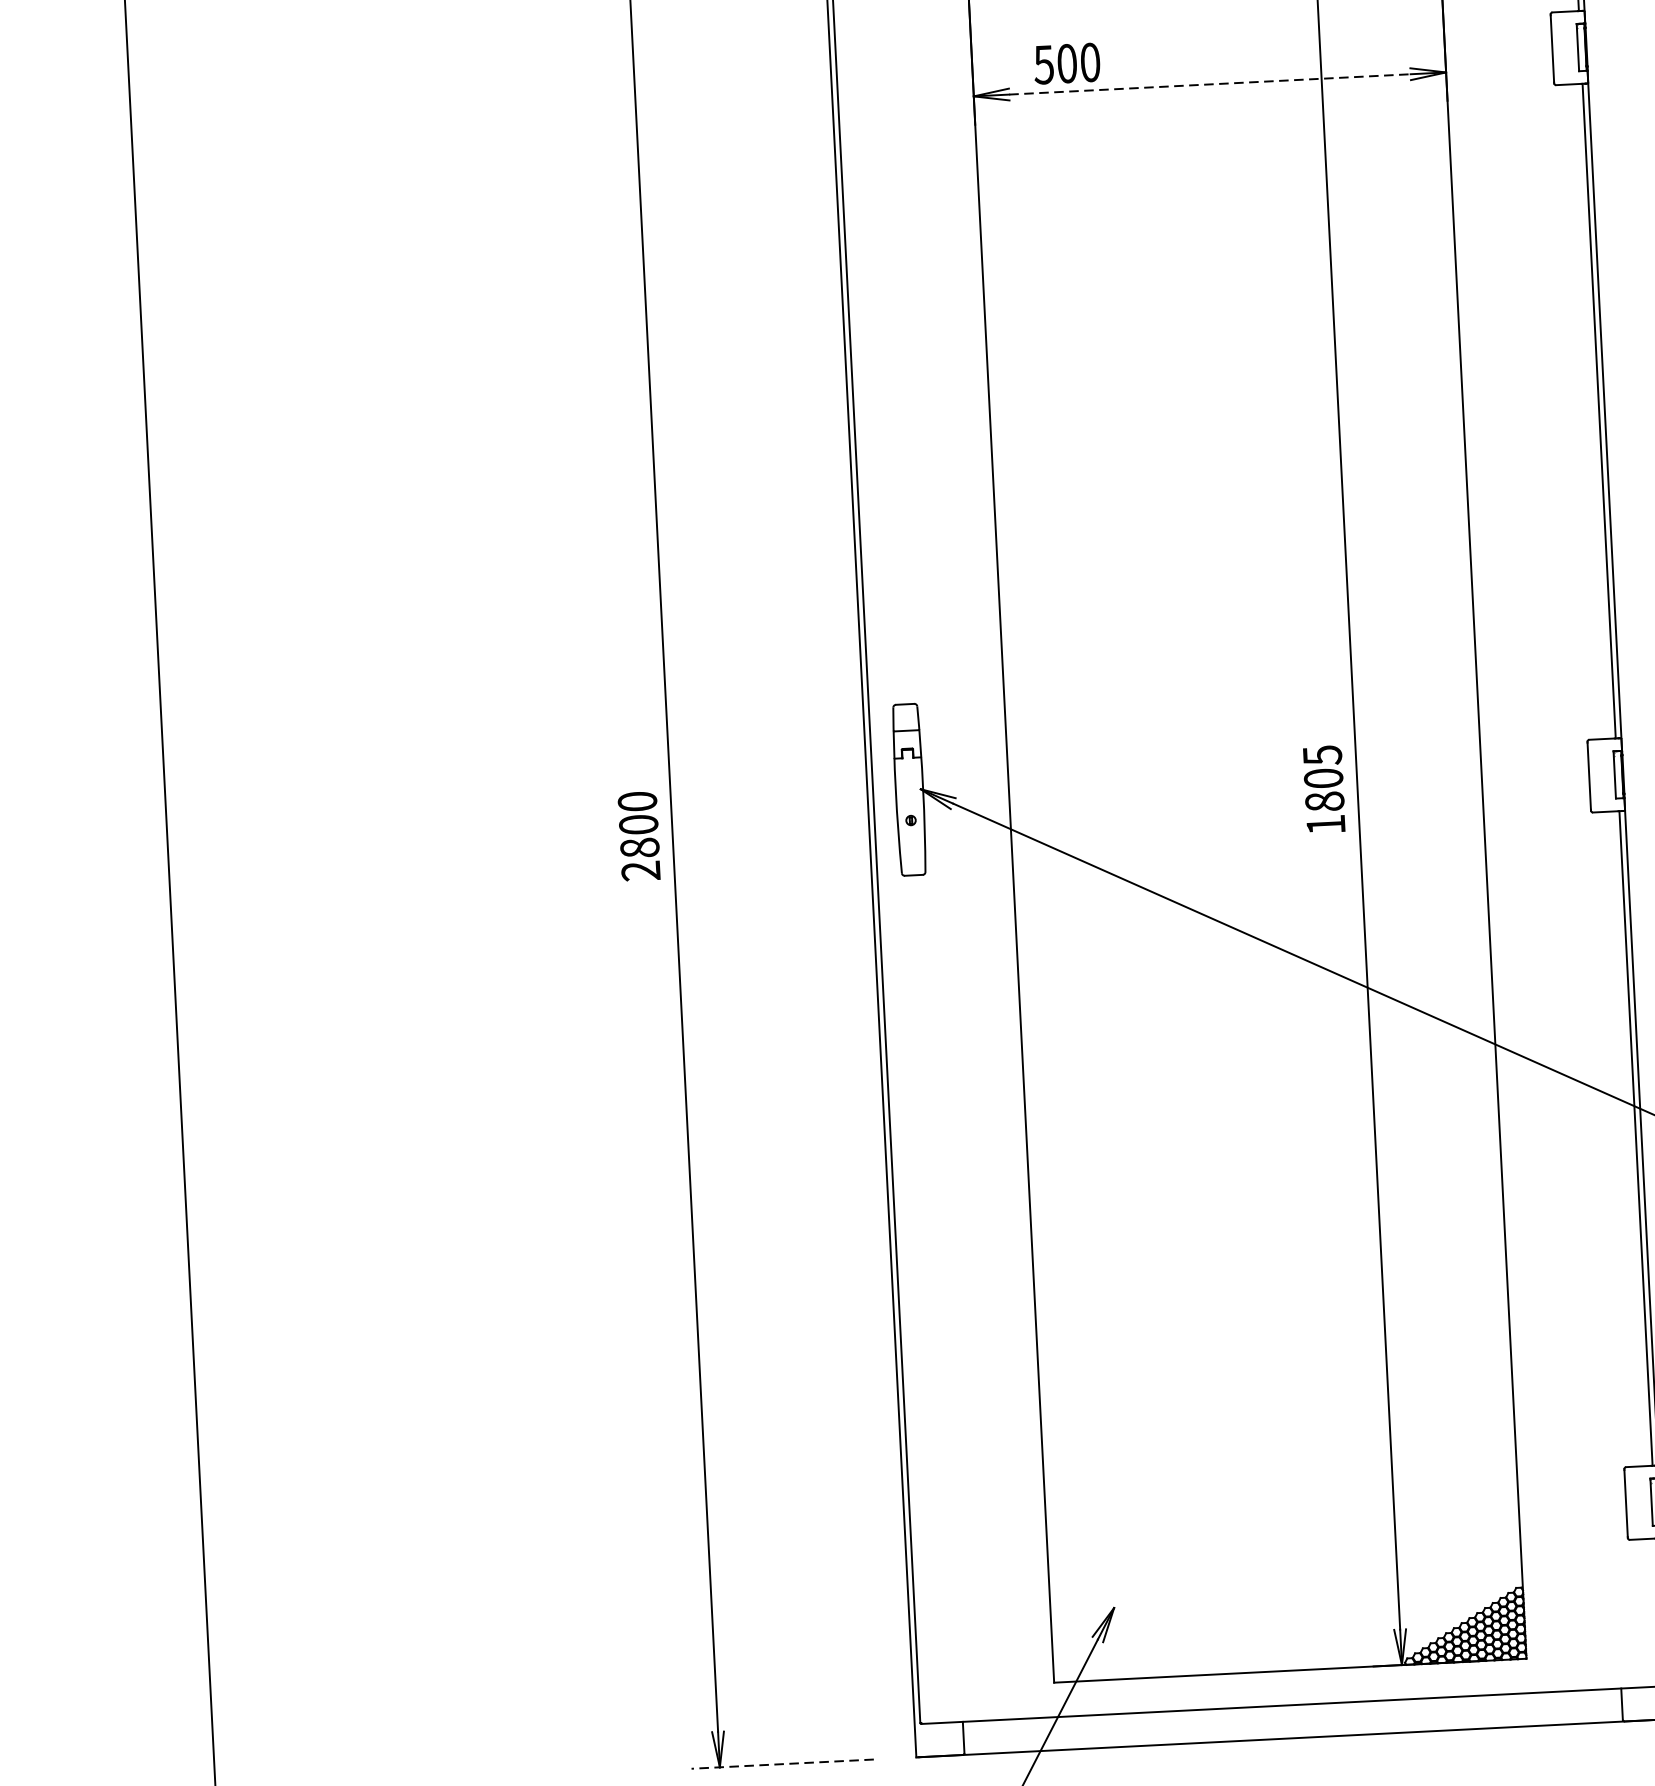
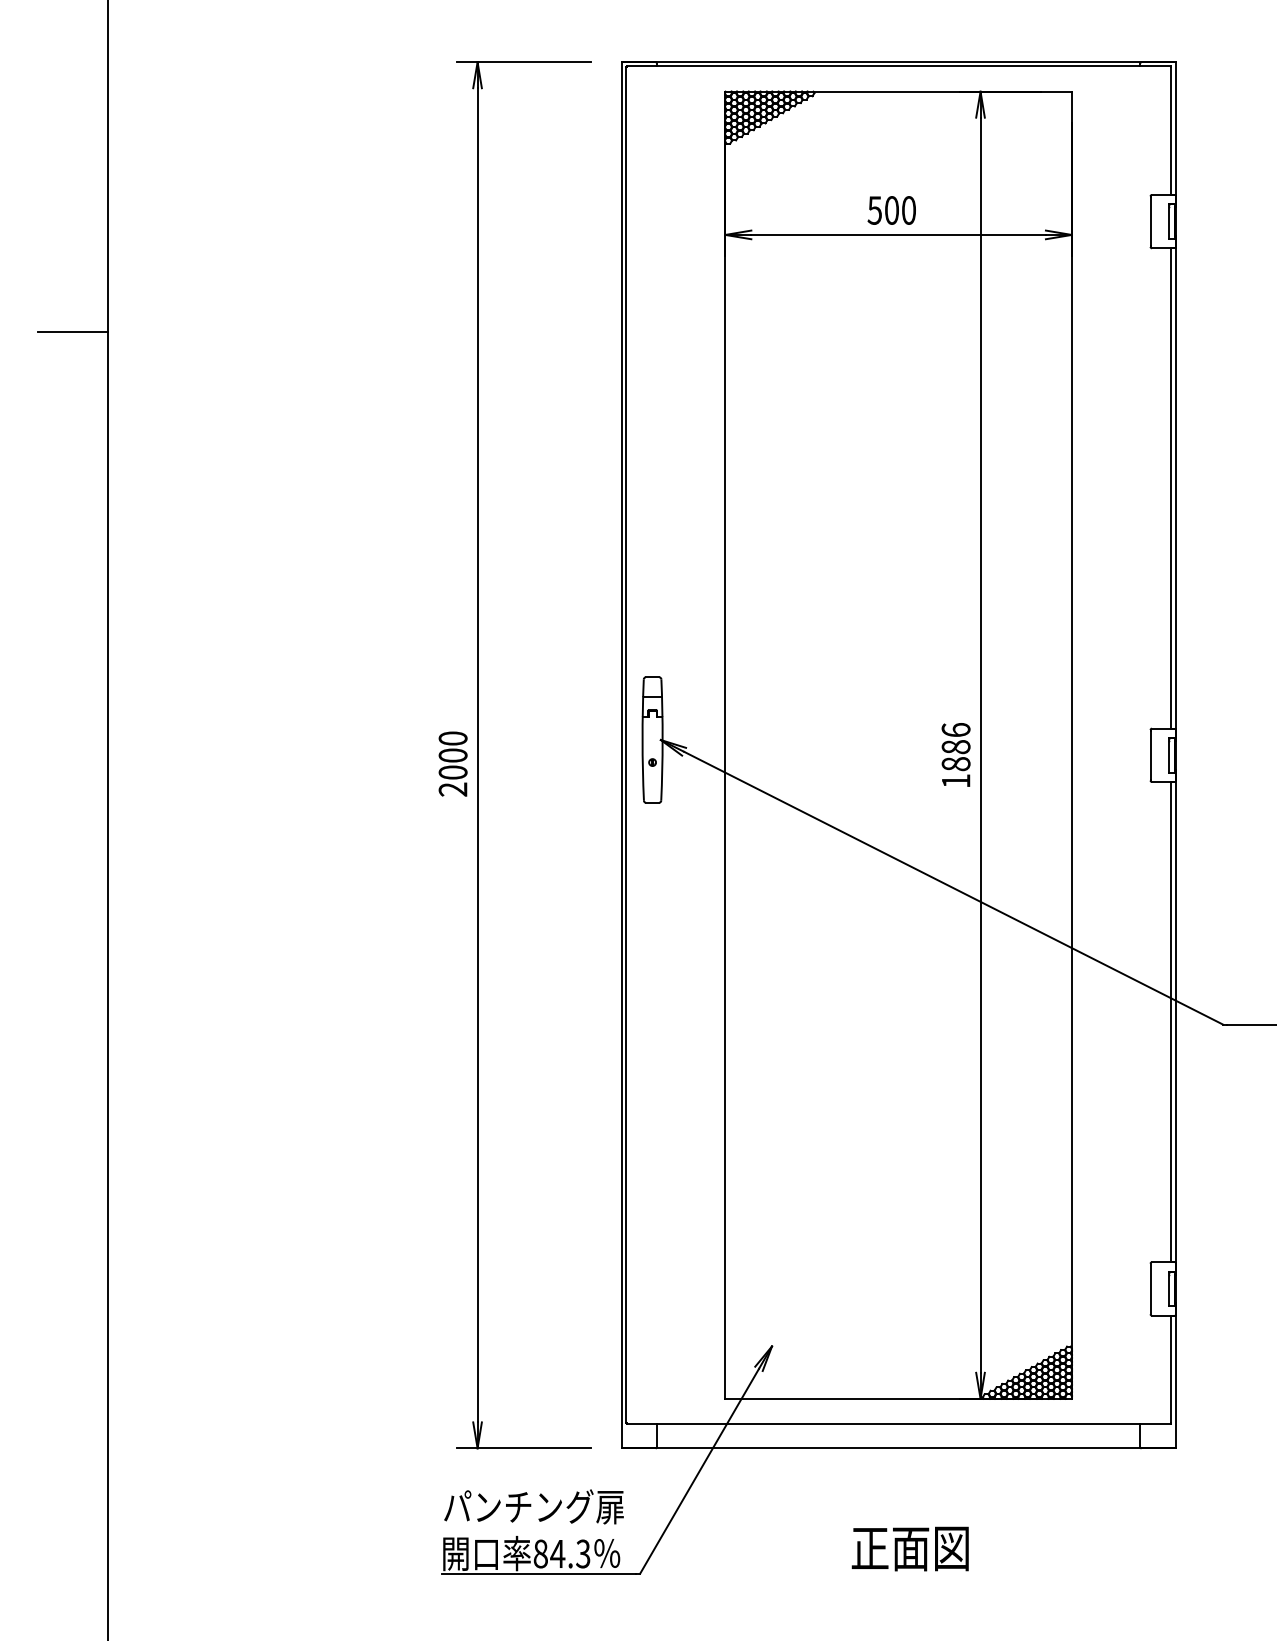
text: (1066, 63) -> (891, 210), moved
line: (1211, 83) -> (899, 234), dashed -> solid
line: (90, 273) -> (72, 331), added
text: (1322, 766) -> (955, 738), 1805 -> 1886
text: (640, 847) -> (453, 772), 2800 -> 2000
line: (782, 1764) -> (523, 1448), dashed -> solid

